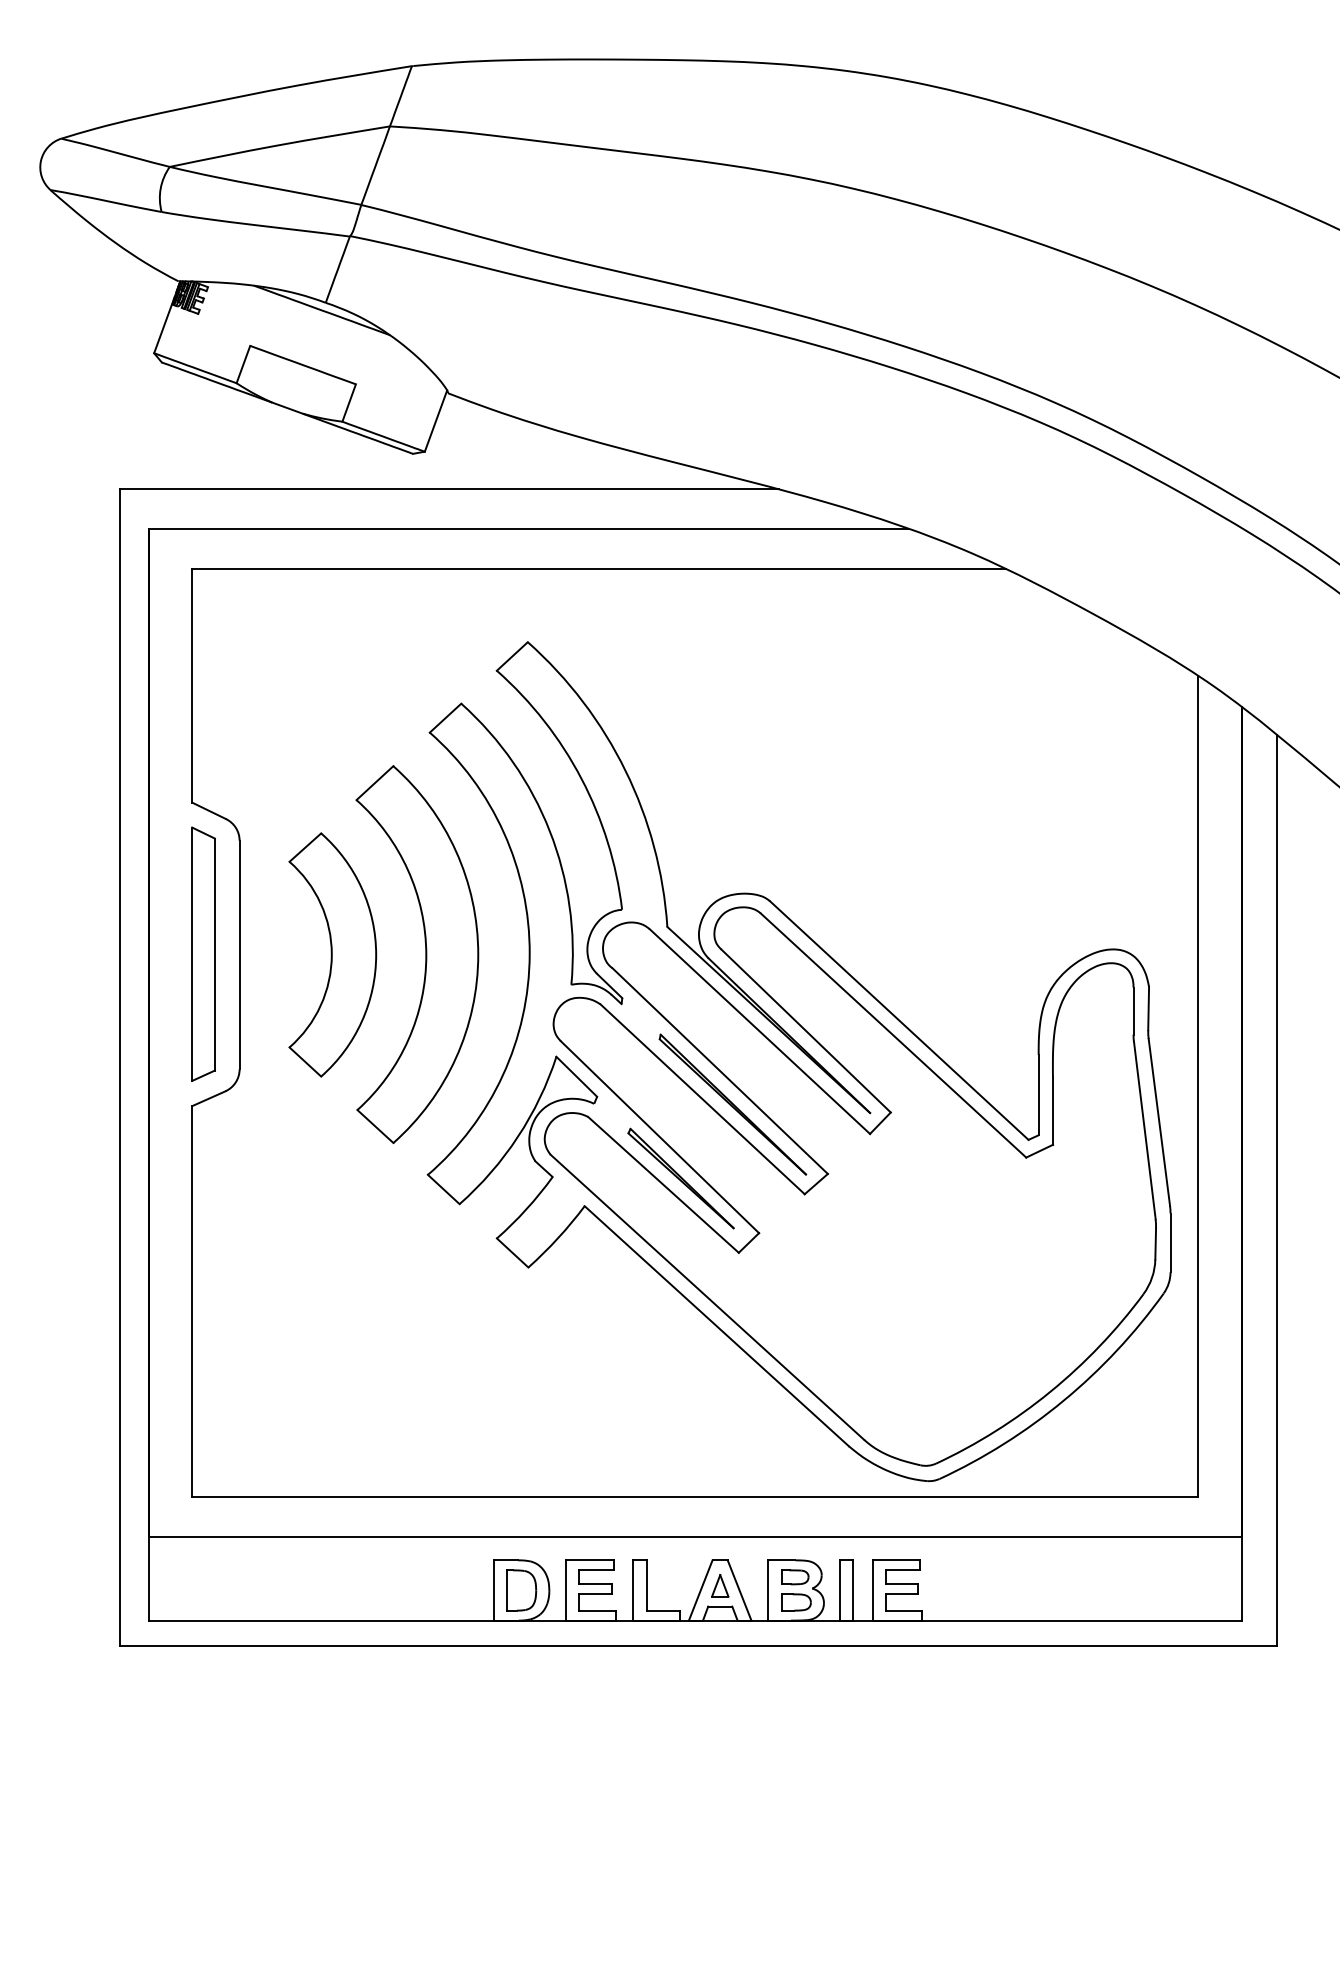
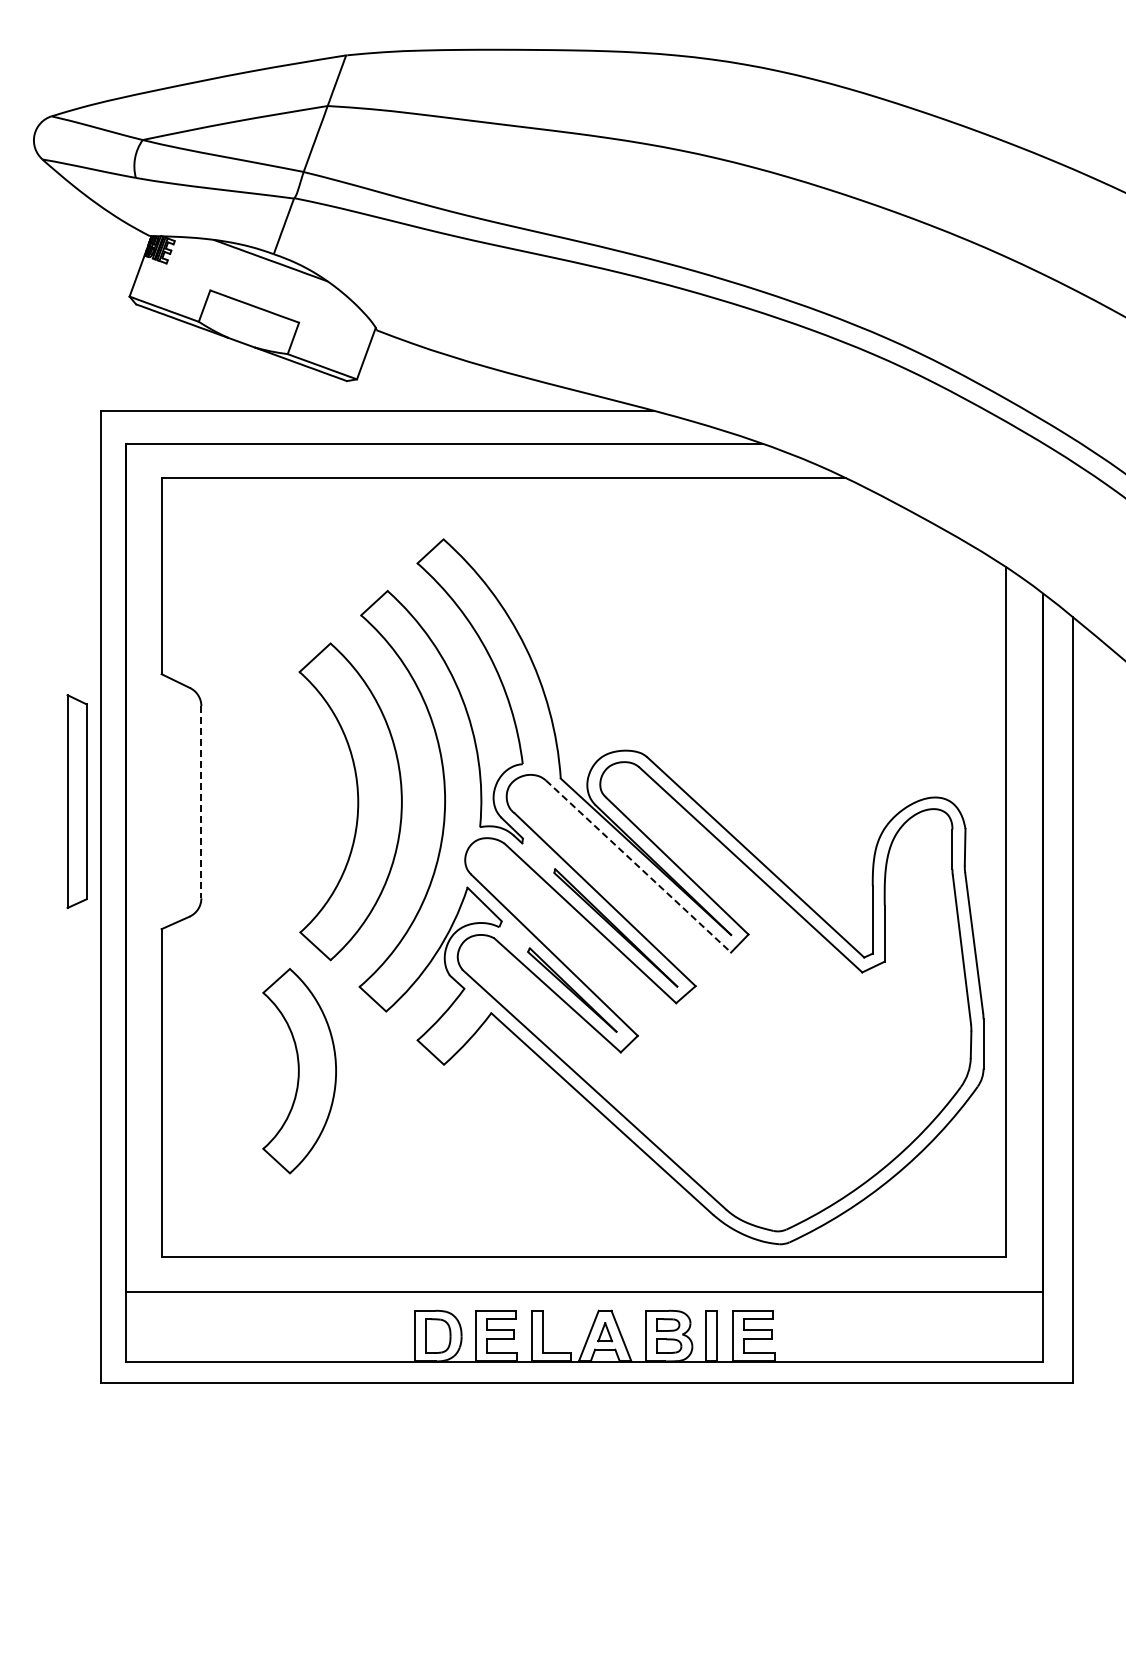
part: (202, 954) -> (76, 801), moved
line: (239, 955) -> (201, 802), solid -> dashed
part: (332, 955) -> (299, 1071), moved
line: (759, 1031) -> (638, 866), solid -> dashed

